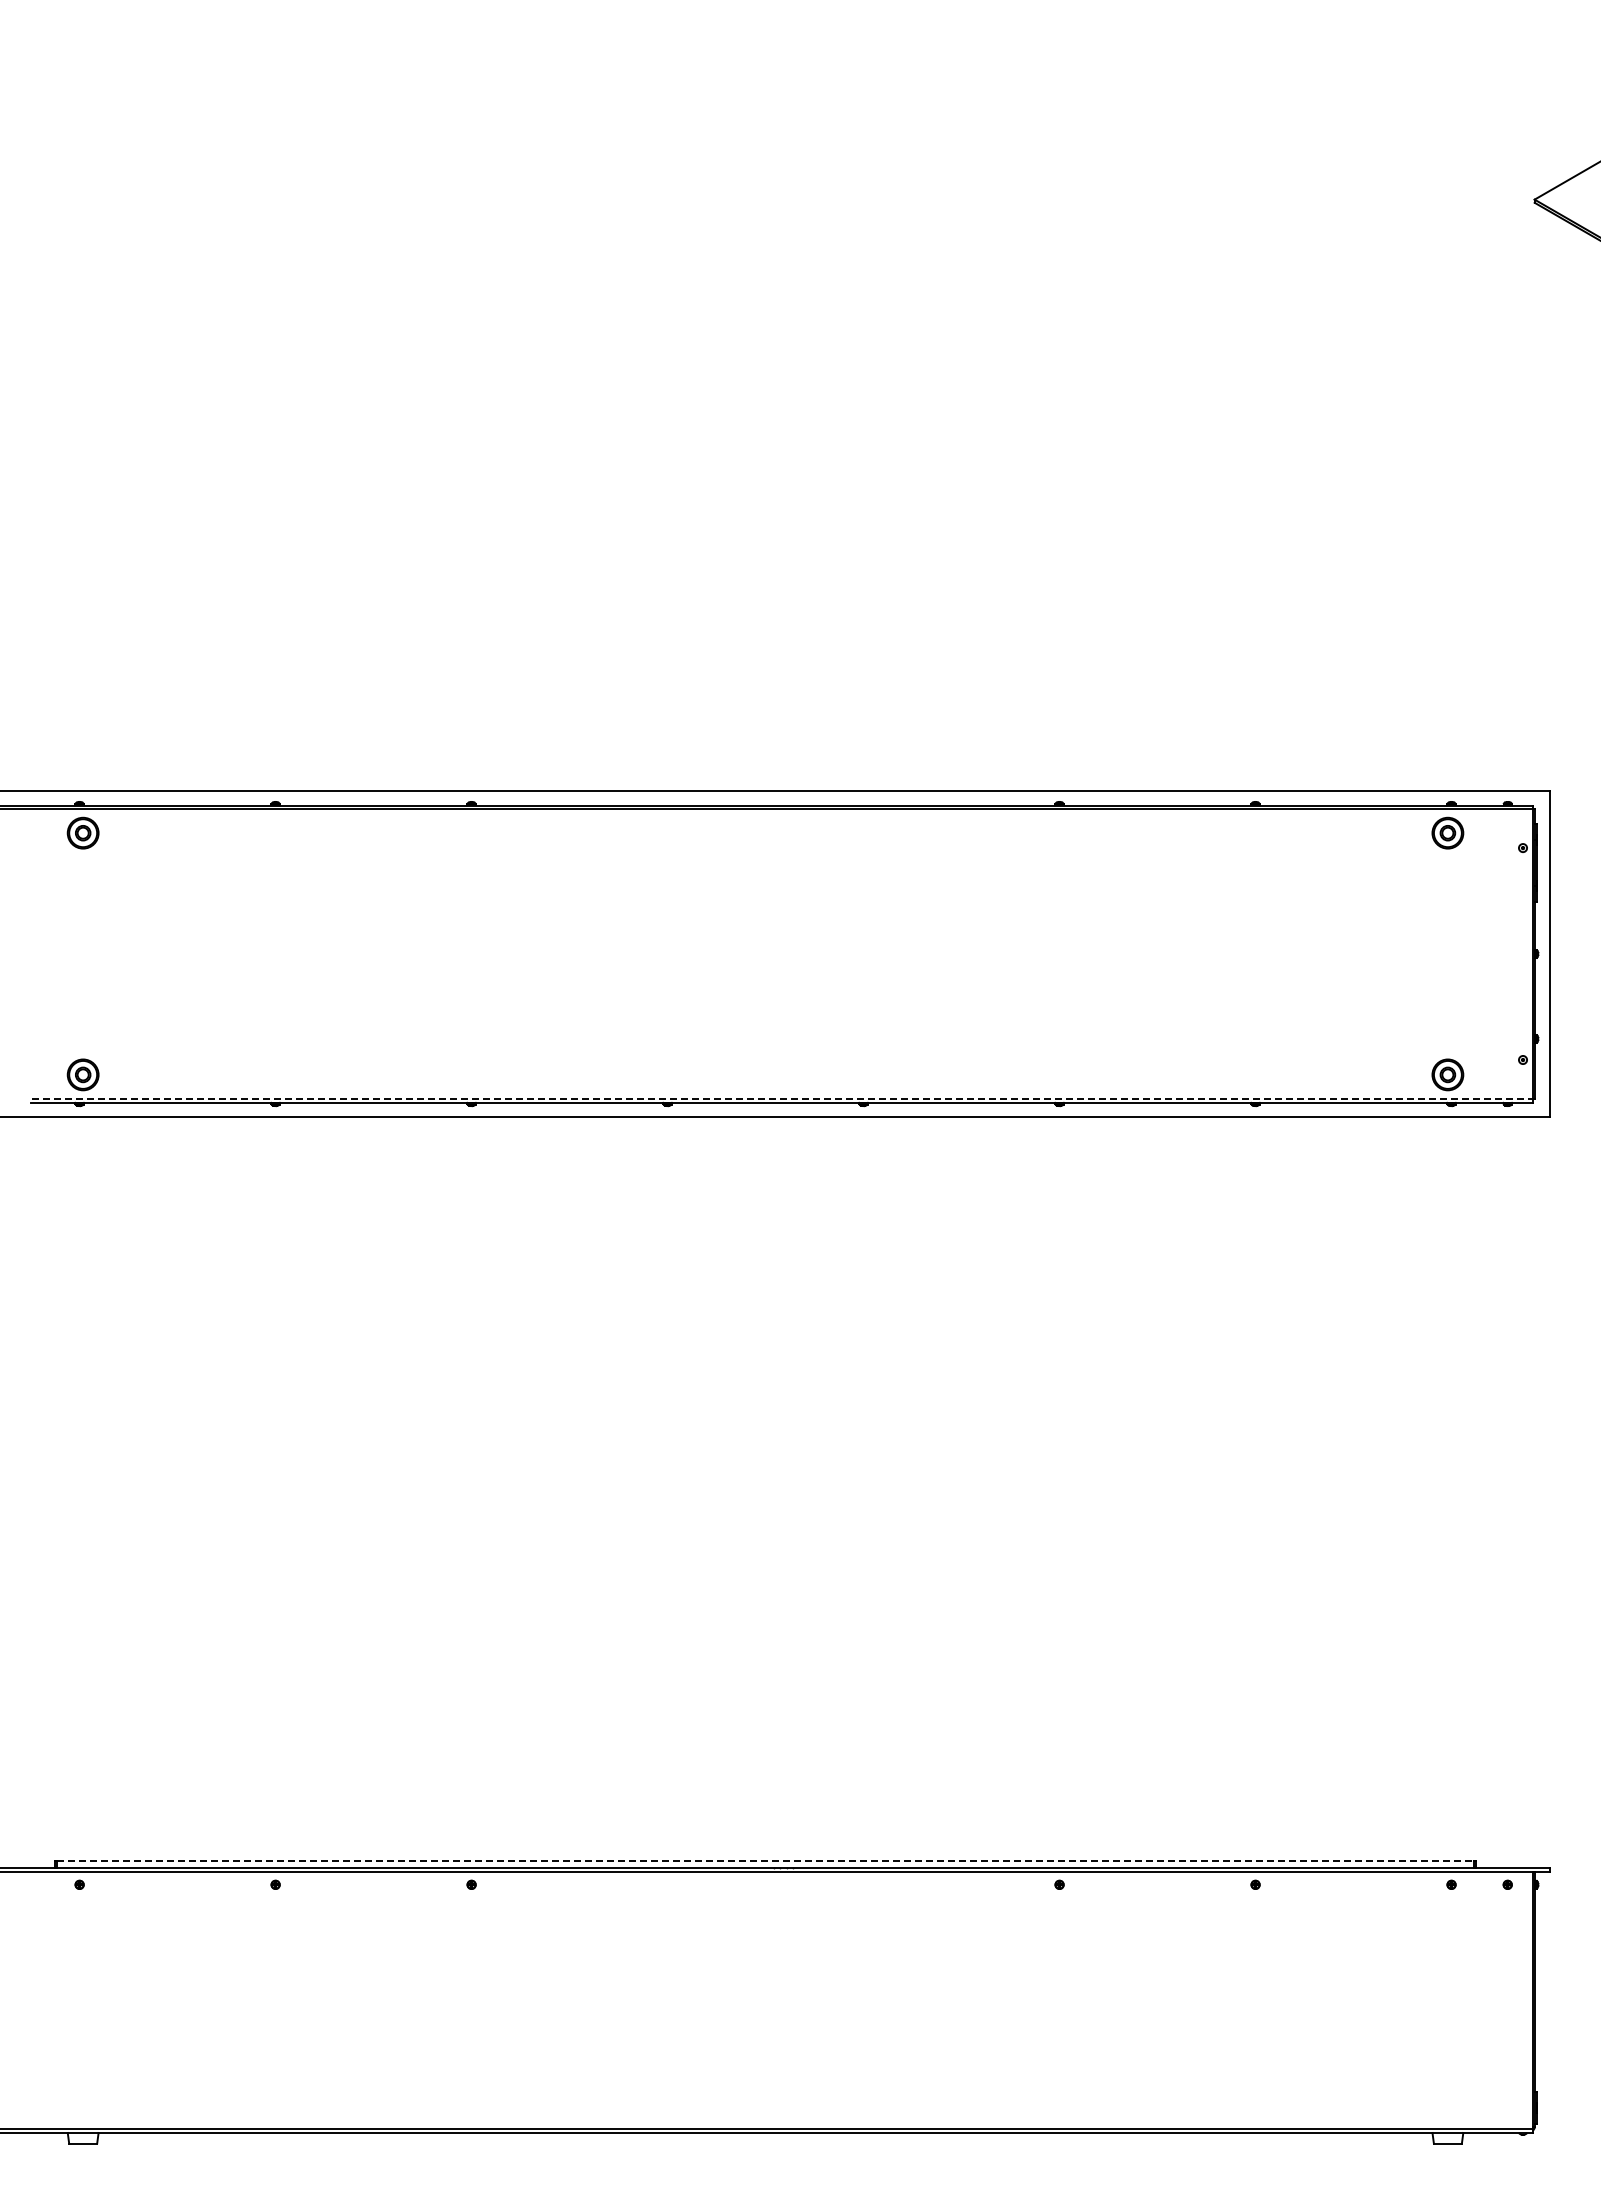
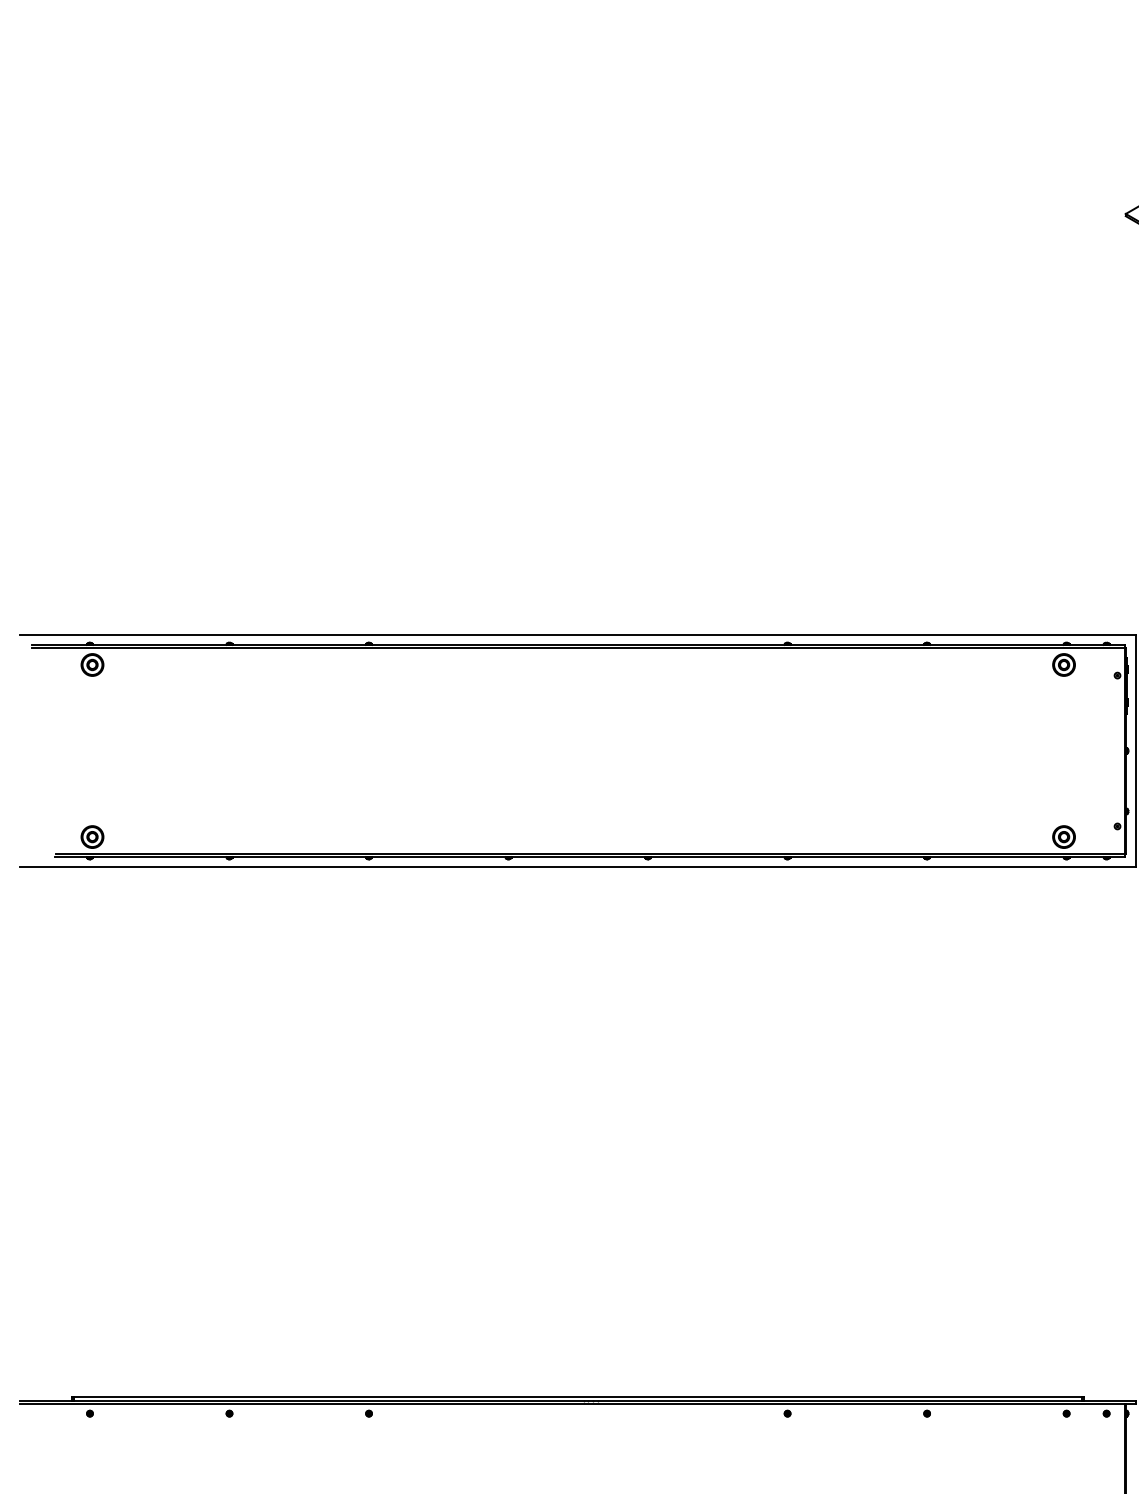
line: (782, 1098) -> (590, 853), dashed -> solid
line: (766, 1861) -> (578, 1397), dashed -> solid

